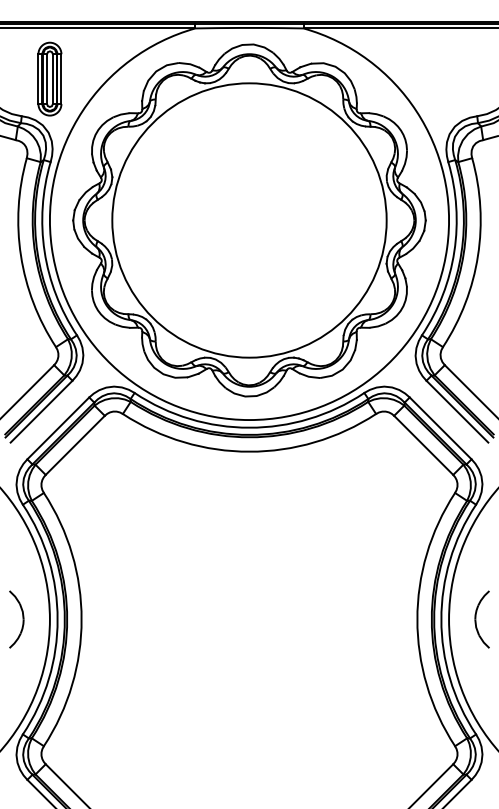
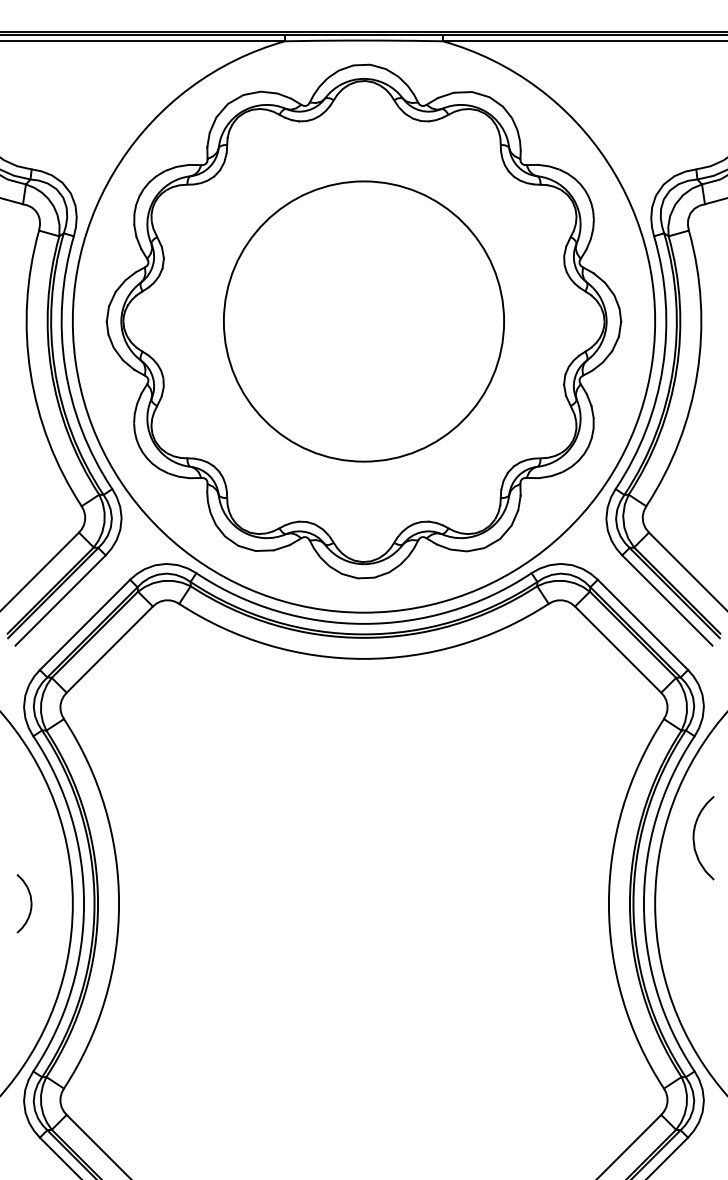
part: (49, 78) -> (72, 114), removed
circle: (249, 220) -> (364, 321), size x0.7
part: (16, 619) -> (24, 903), size x0.7
part: (481, 619) -> (702, 838), moved

